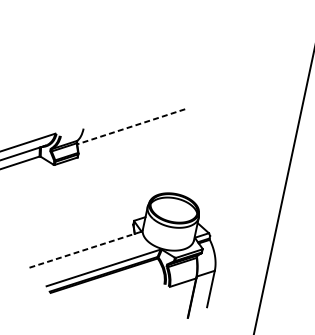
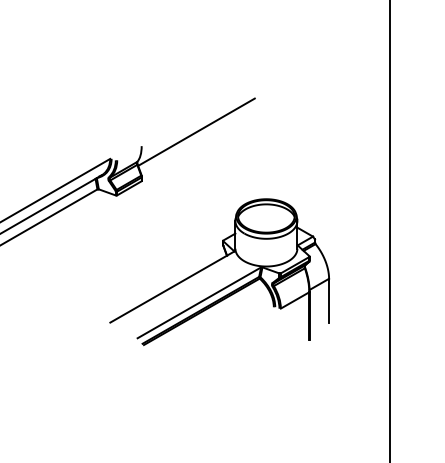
line: (131, 126) -> (196, 132), dashed -> solid
line: (83, 250) -> (171, 287), dashed -> solid

